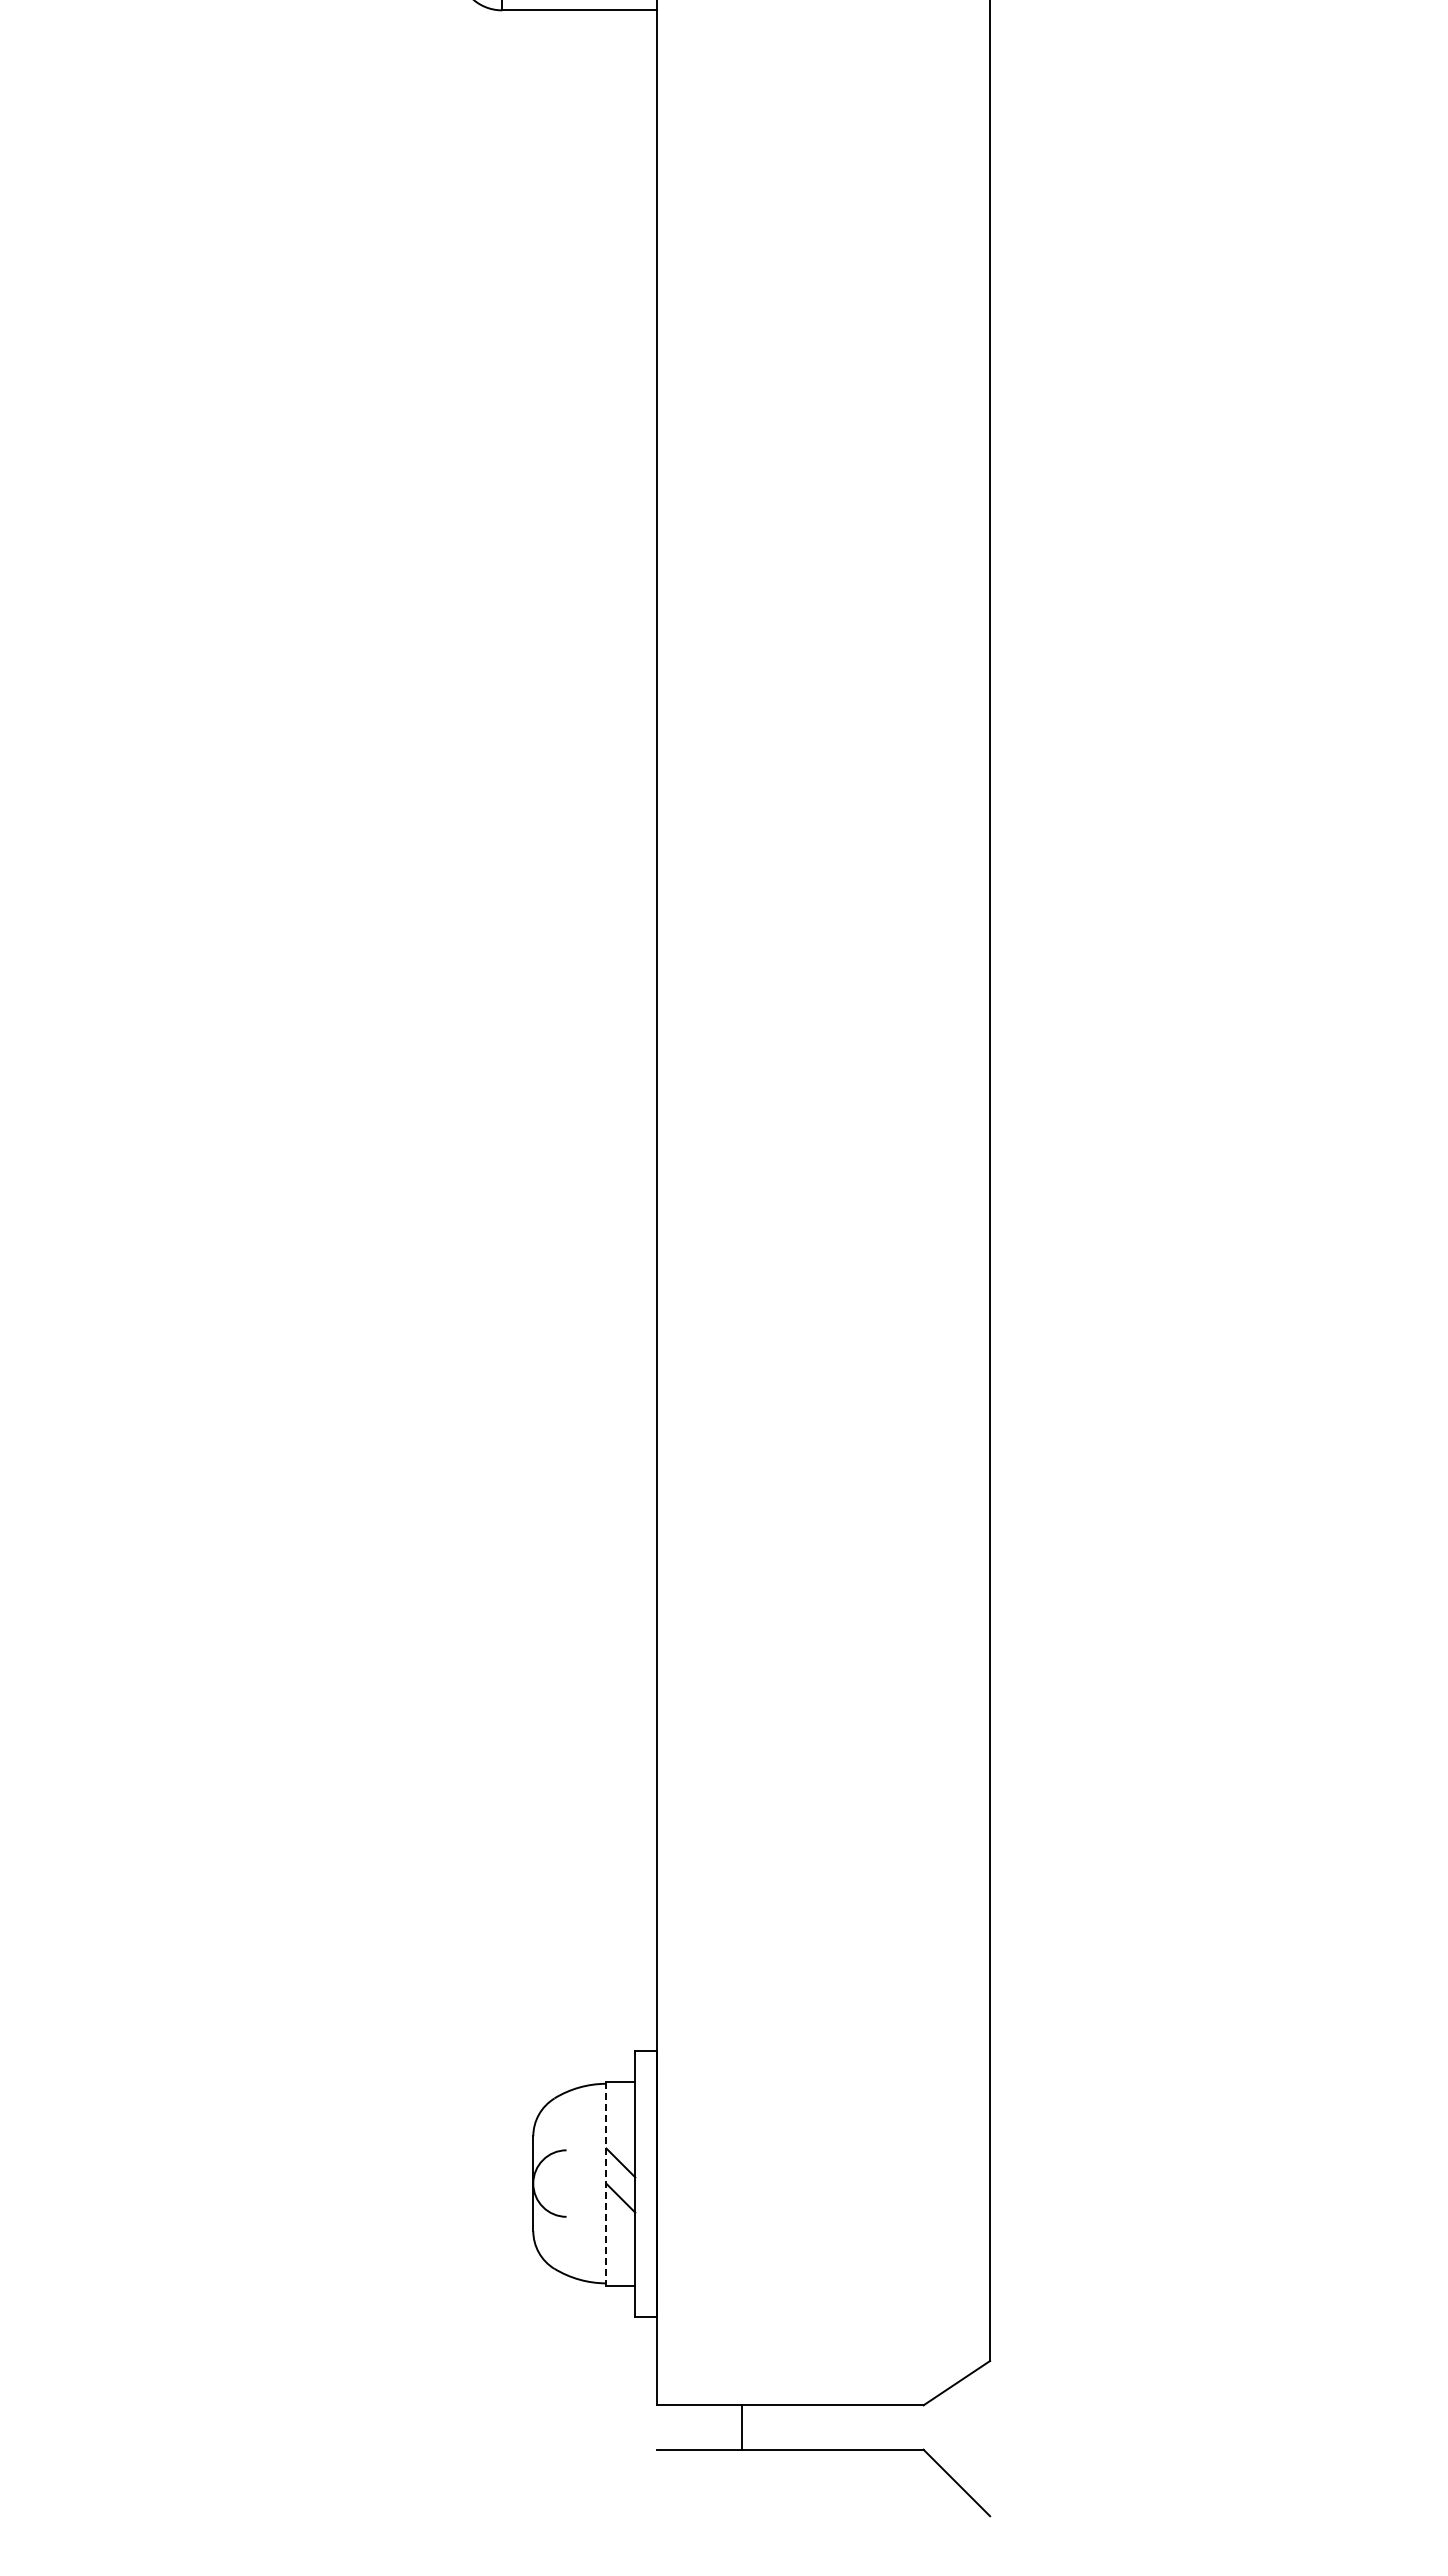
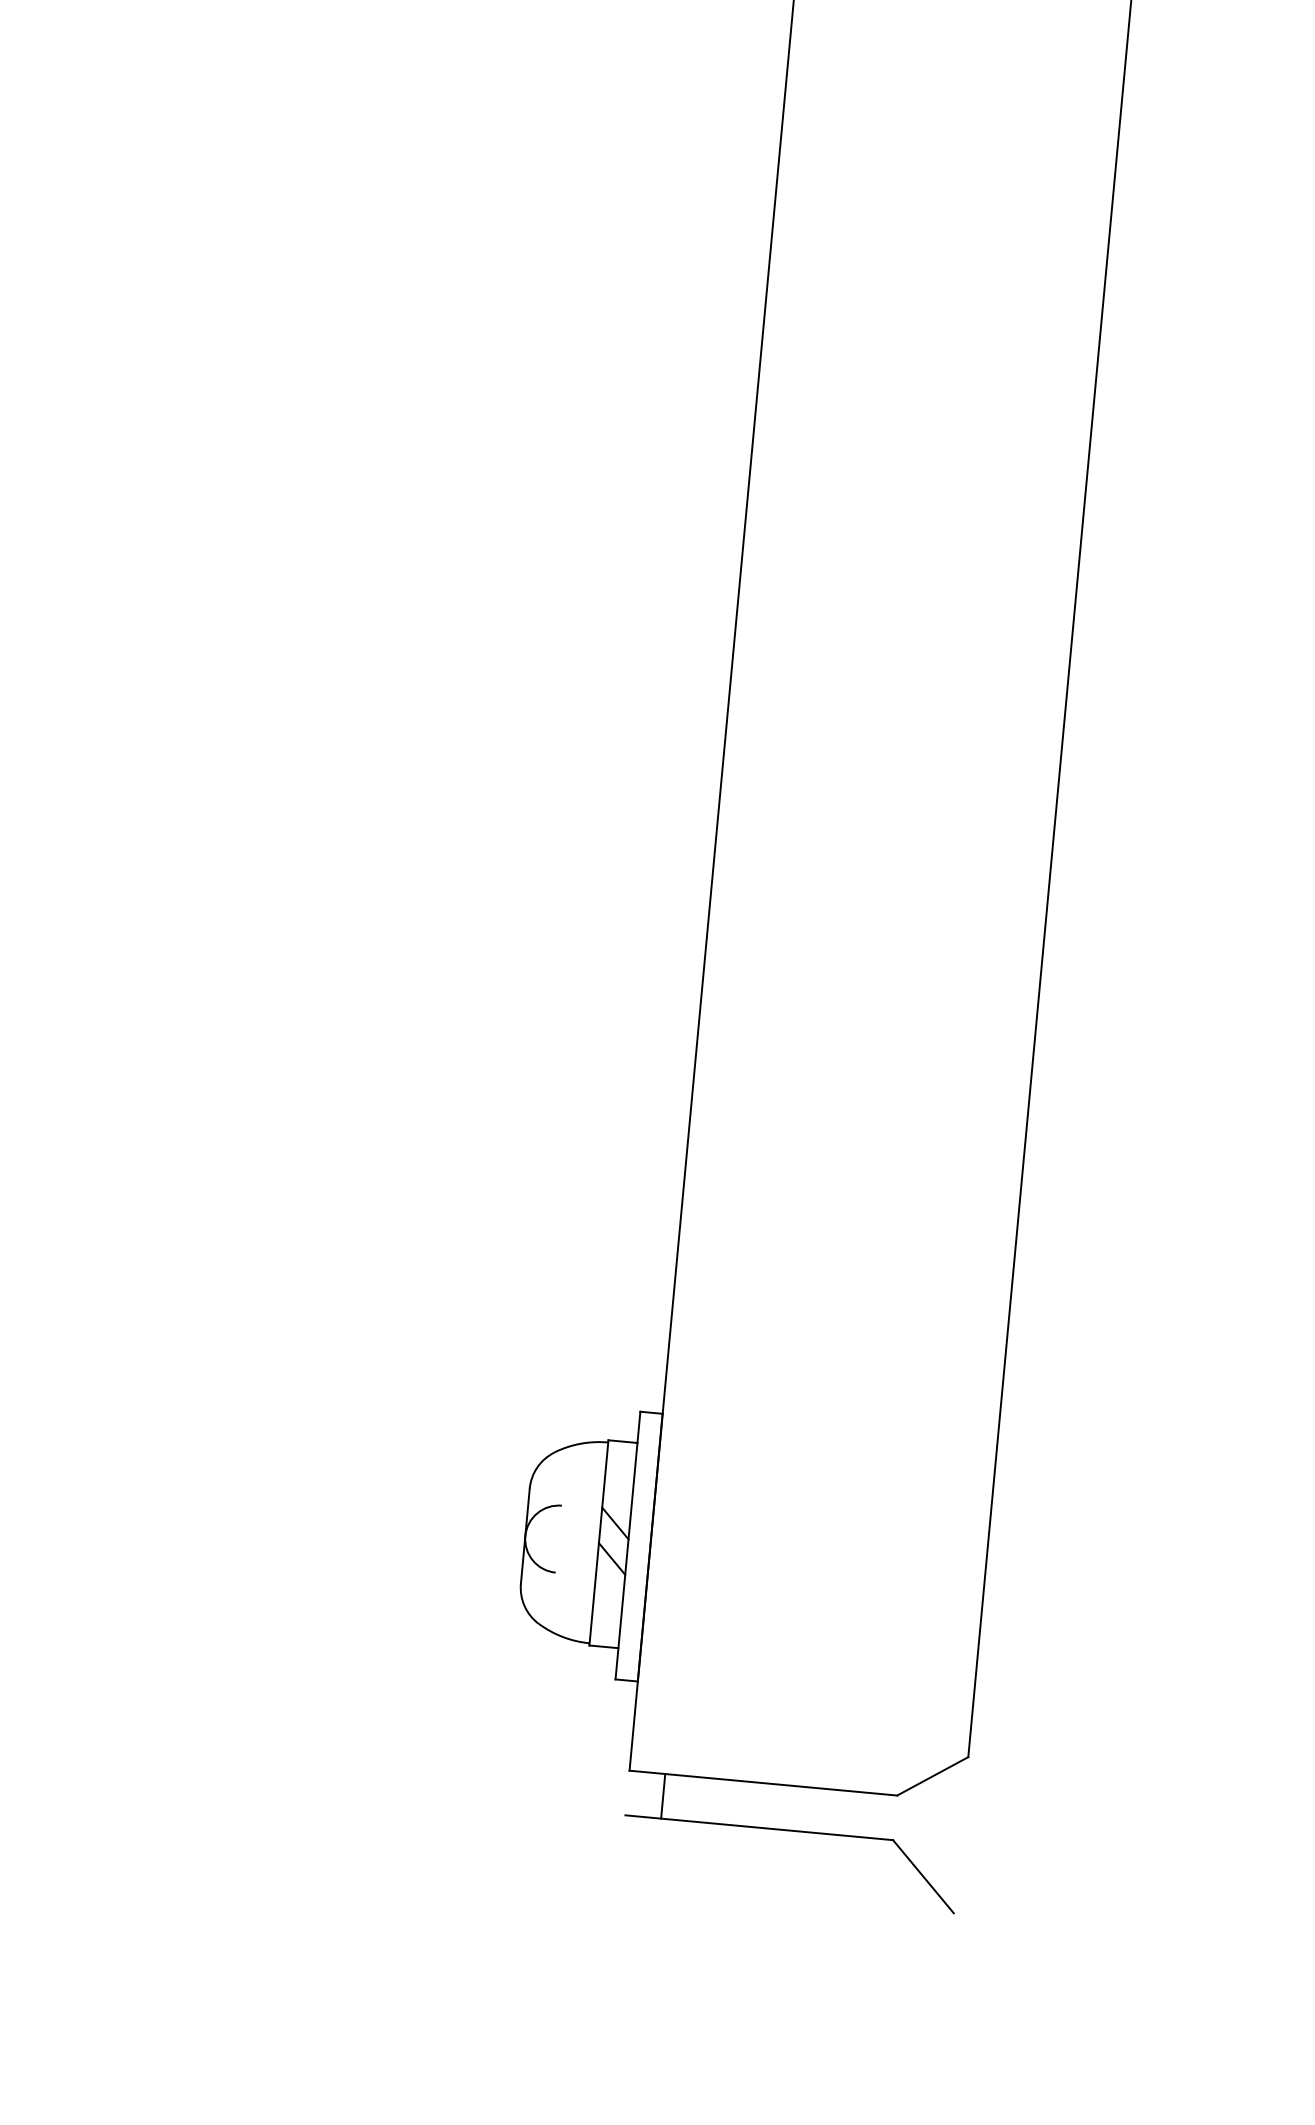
line: (606, 2184) -> (598, 1543), dashed -> solid
line: (741, 2427) -> (662, 1796), moved

